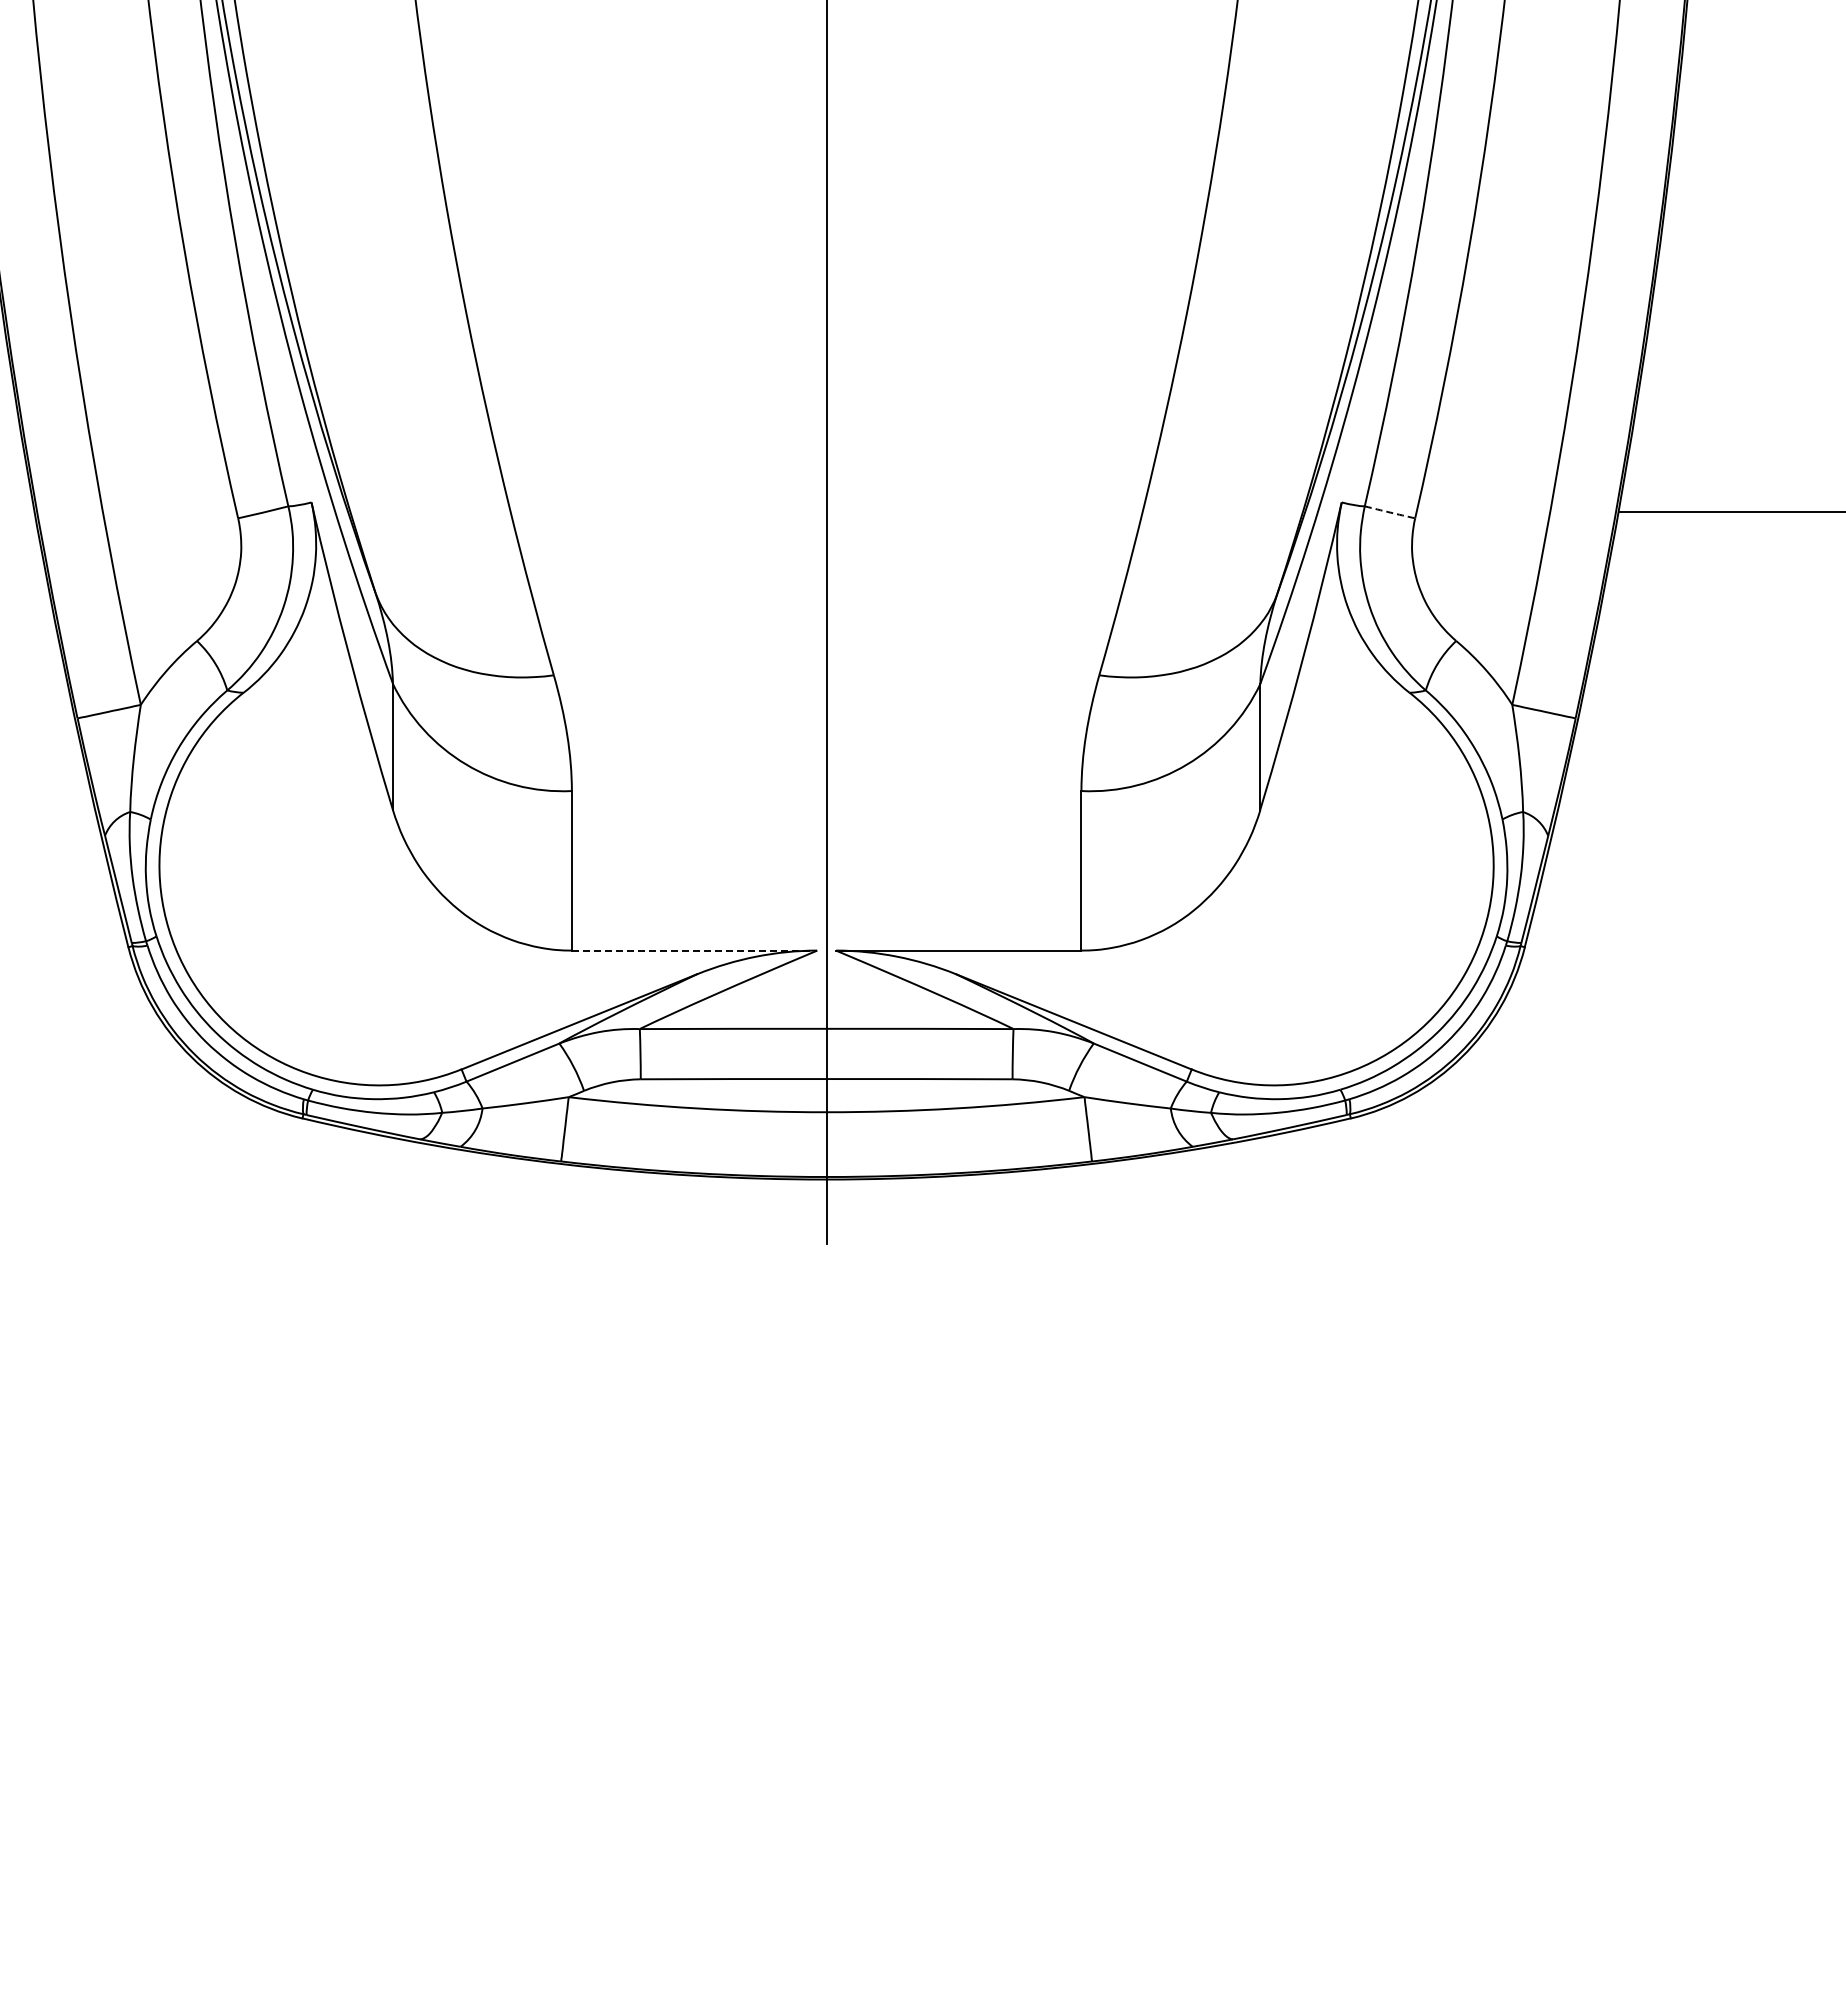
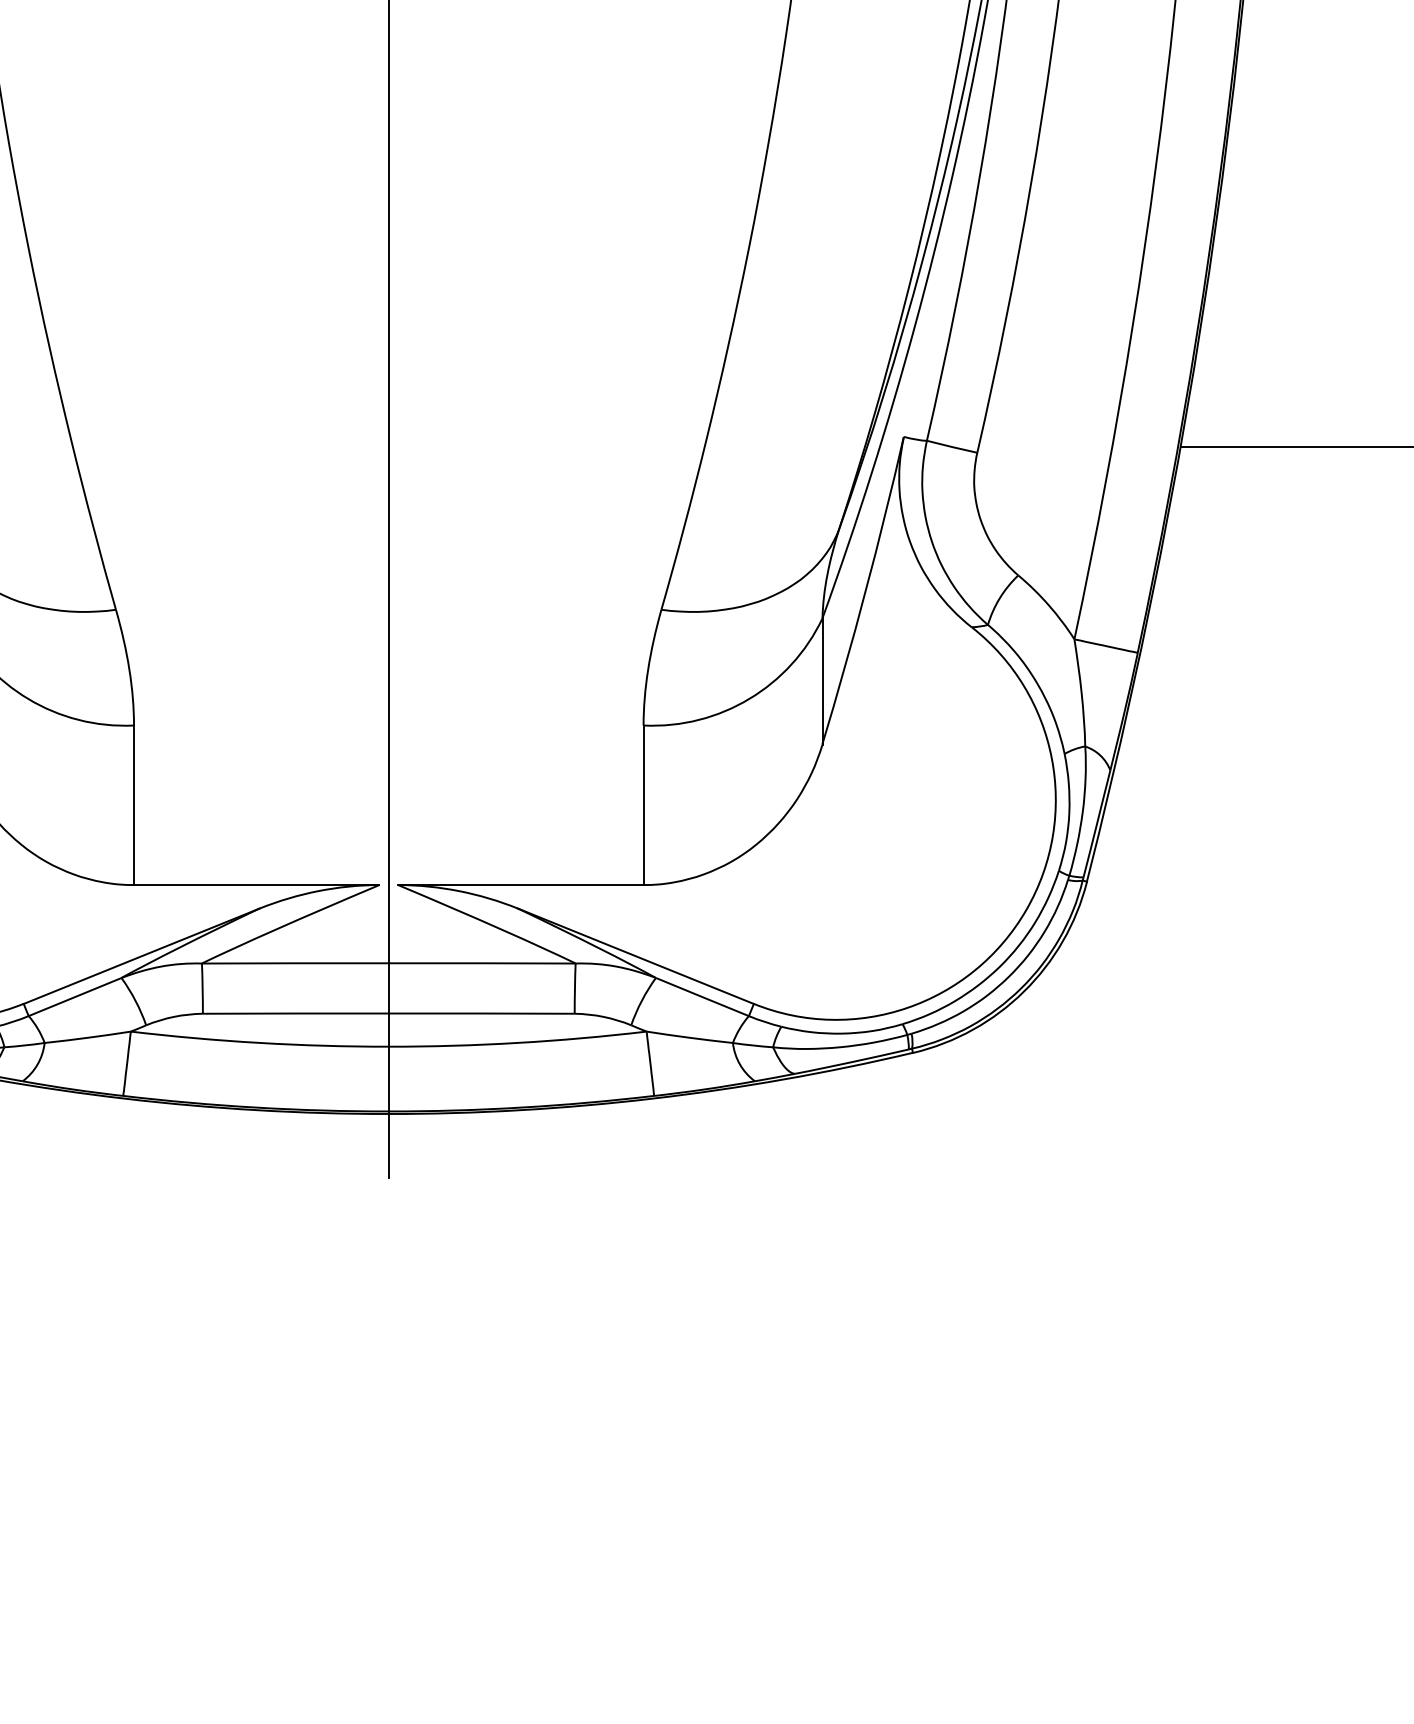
arc: (1390, 512) -> (952, 446), dashed -> solid
line: (694, 950) -> (256, 884), dashed -> solid

